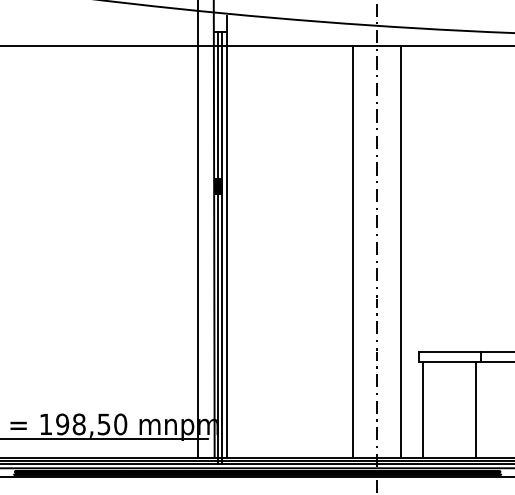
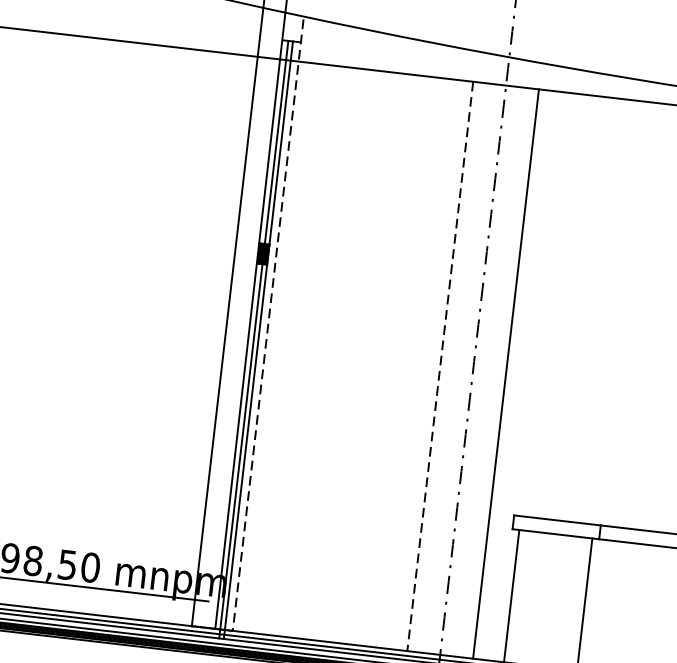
line: (227, 237) -> (268, 326), solid -> dashed
line: (353, 252) -> (440, 367), solid -> dashed

